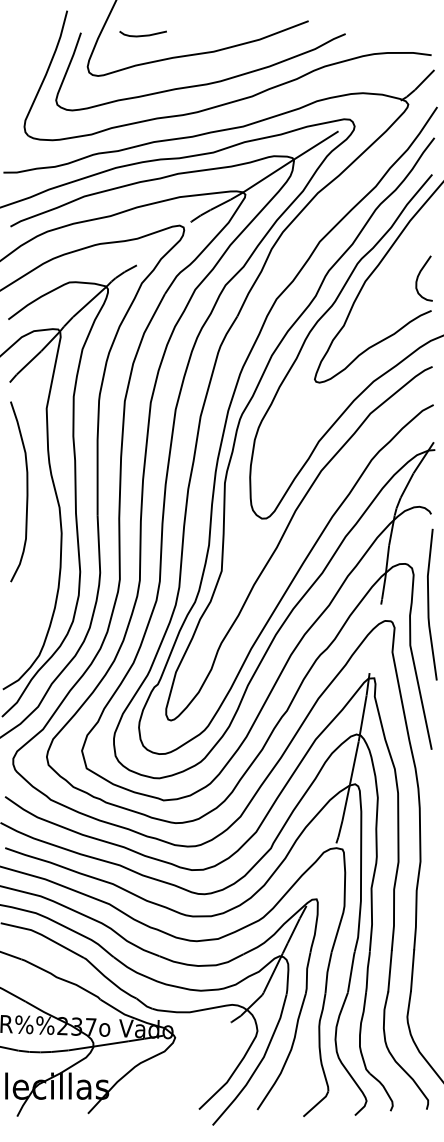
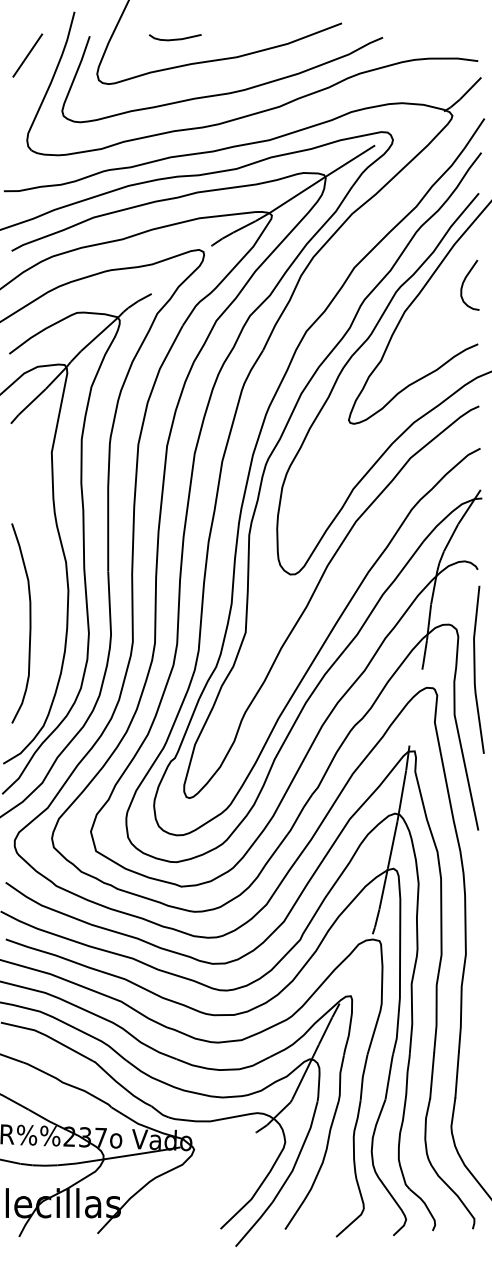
curve: (142, 35) -> (174, 39), moved
line: (24, 50) -> (27, 55), added
curve: (419, 275) -> (464, 281), moved
curve: (26, 491) -> (29, 623), moved

